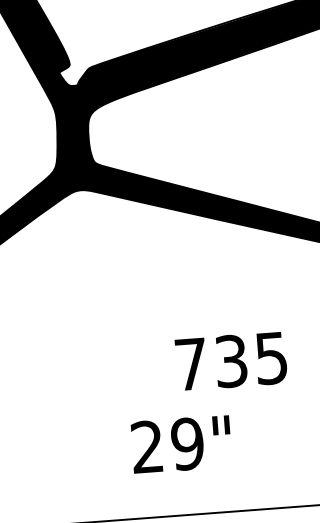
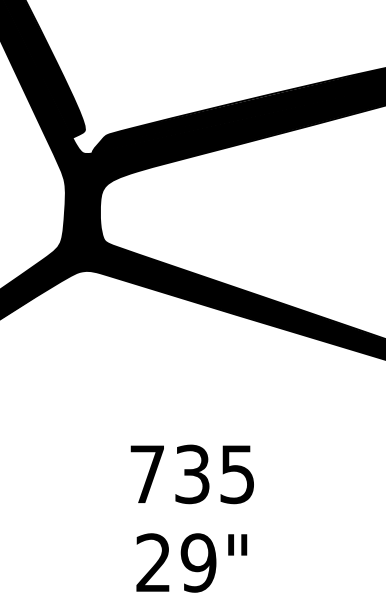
text: (230, 361) -> (191, 474), moved
text: (181, 444) -> (191, 562), moved

